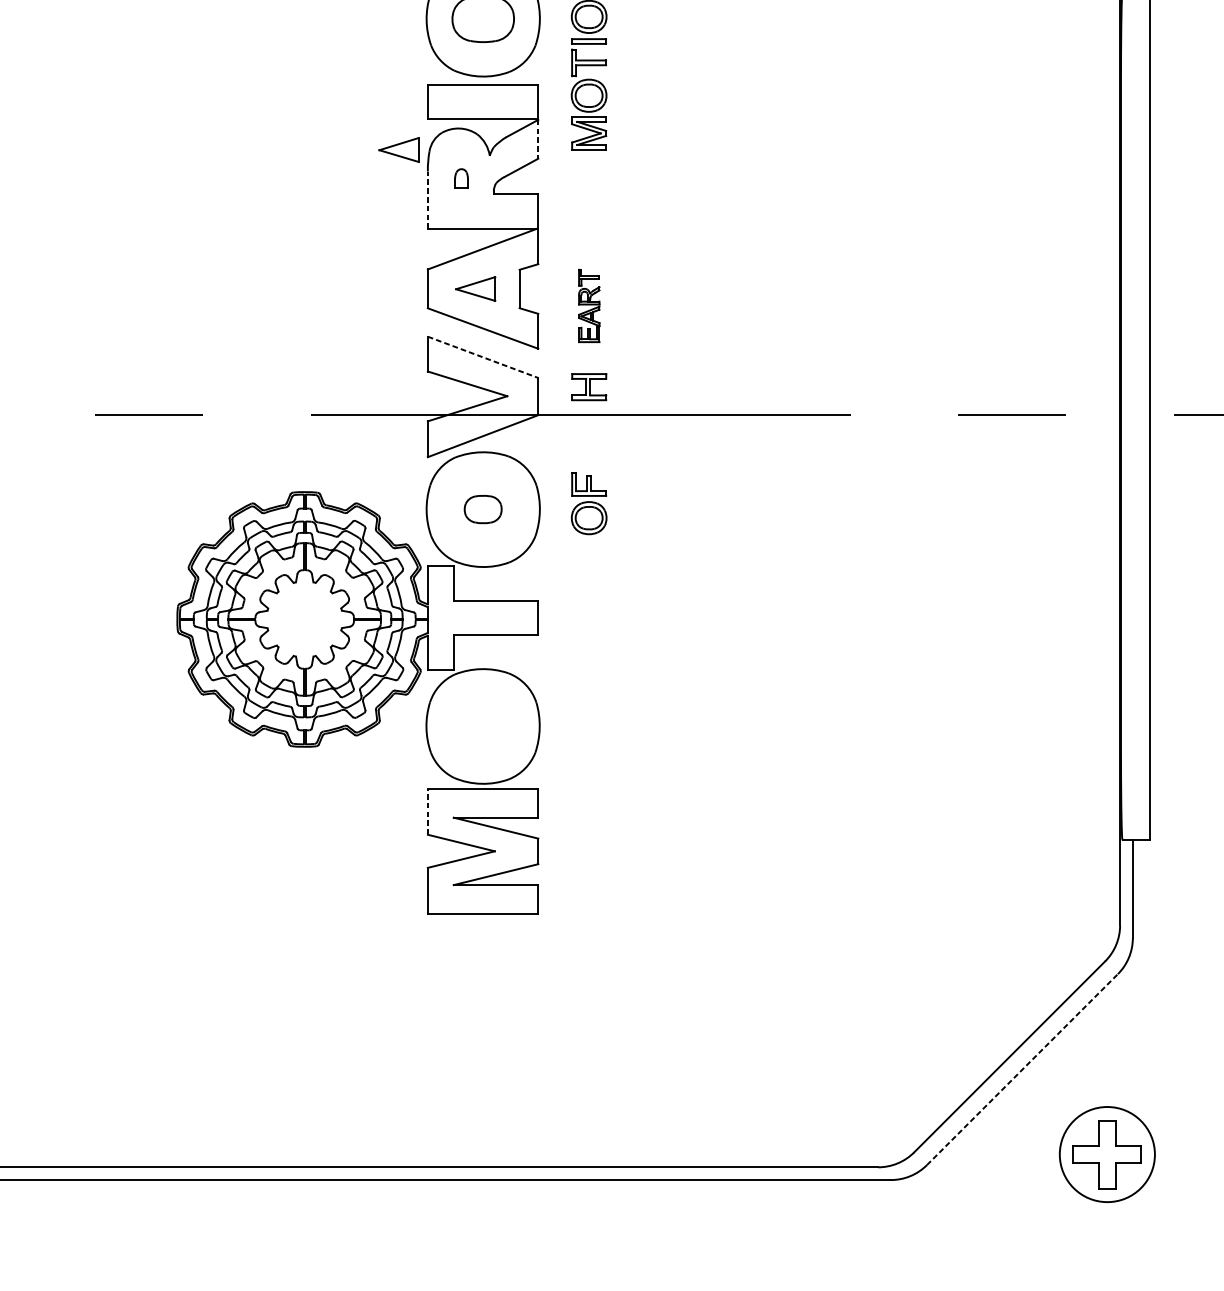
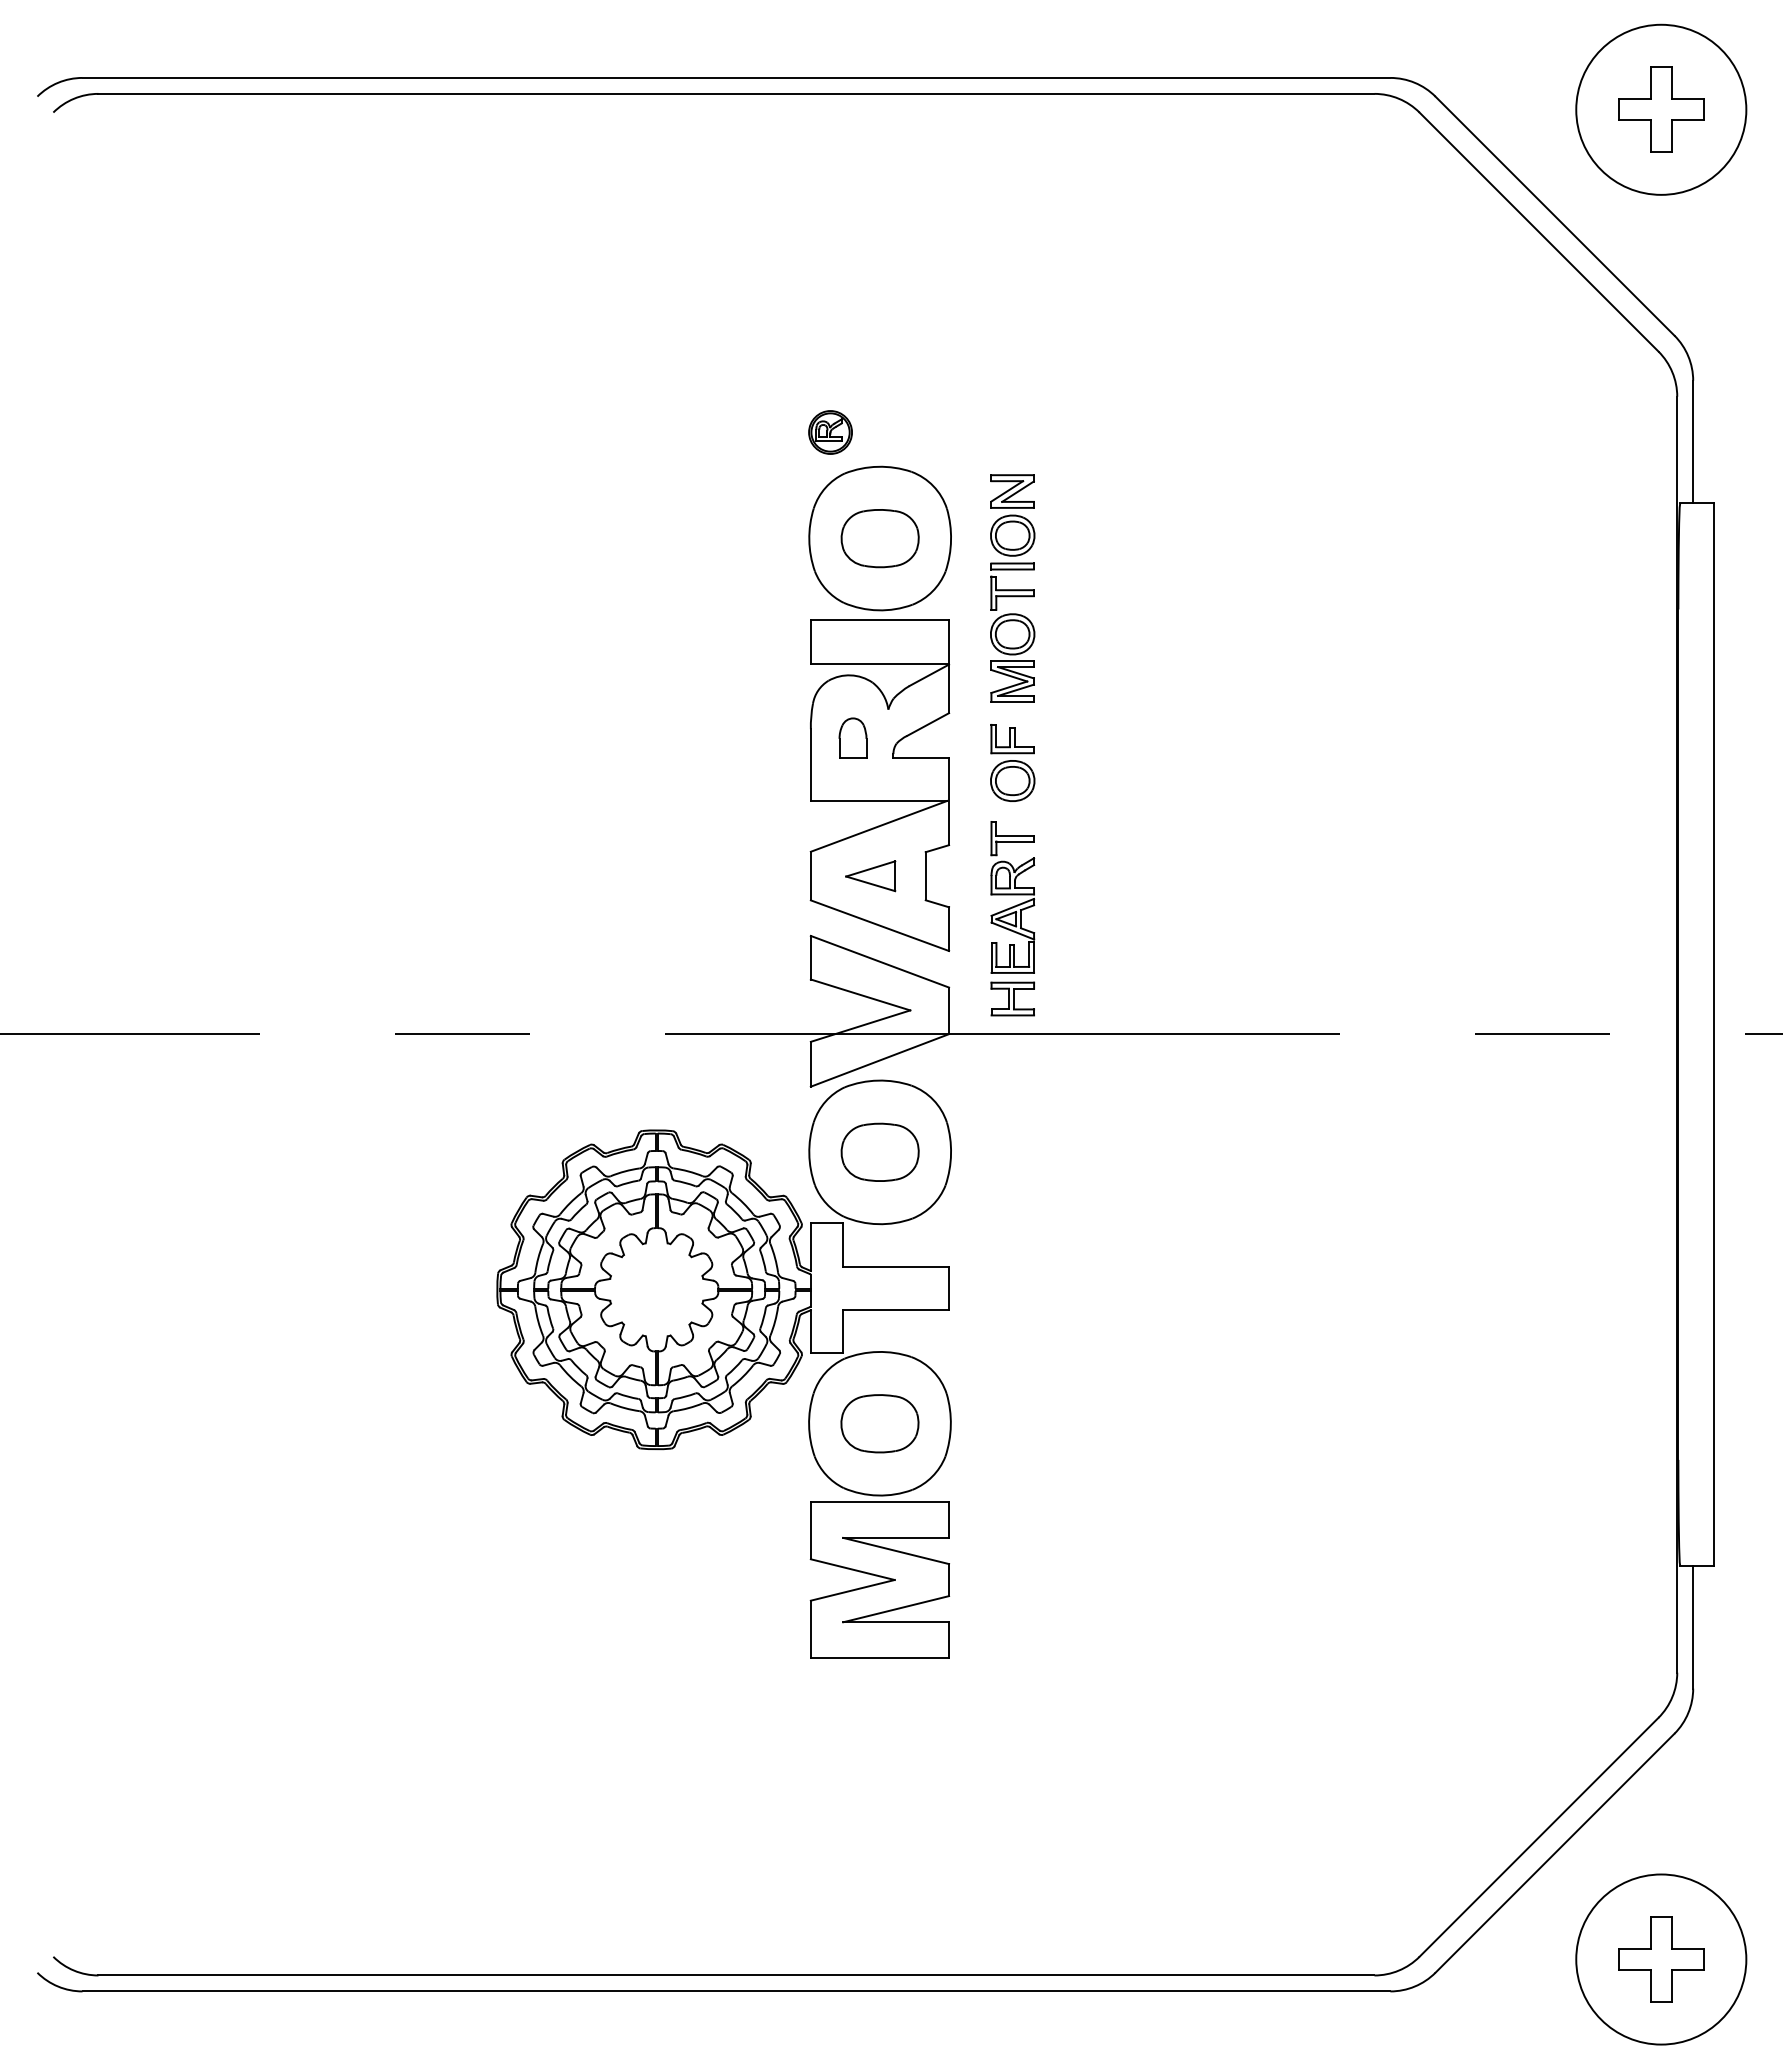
line: (538, 139) -> (949, 689), dashed -> solid
part: (398, 150) -> (774, 702), removed
part: (461, 178) -> (852, 737), size x1.67
line: (427, 200) -> (810, 765), dashed -> solid
part: (588, 306) -> (1012, 897), size x1.67
line: (482, 357) -> (879, 961), dashed -> solid
part: (588, 503) -> (1012, 762), moved
part: (482, 508) -> (879, 1151), size x1.67
part: (482, 726) -> (879, 1423), added
line: (427, 811) -> (810, 1530), dashed -> solid
line: (1022, 1069) -> (1555, 1852), dashed -> solid
circle: (1107, 1154) -> (1661, 1959), size x1.43

